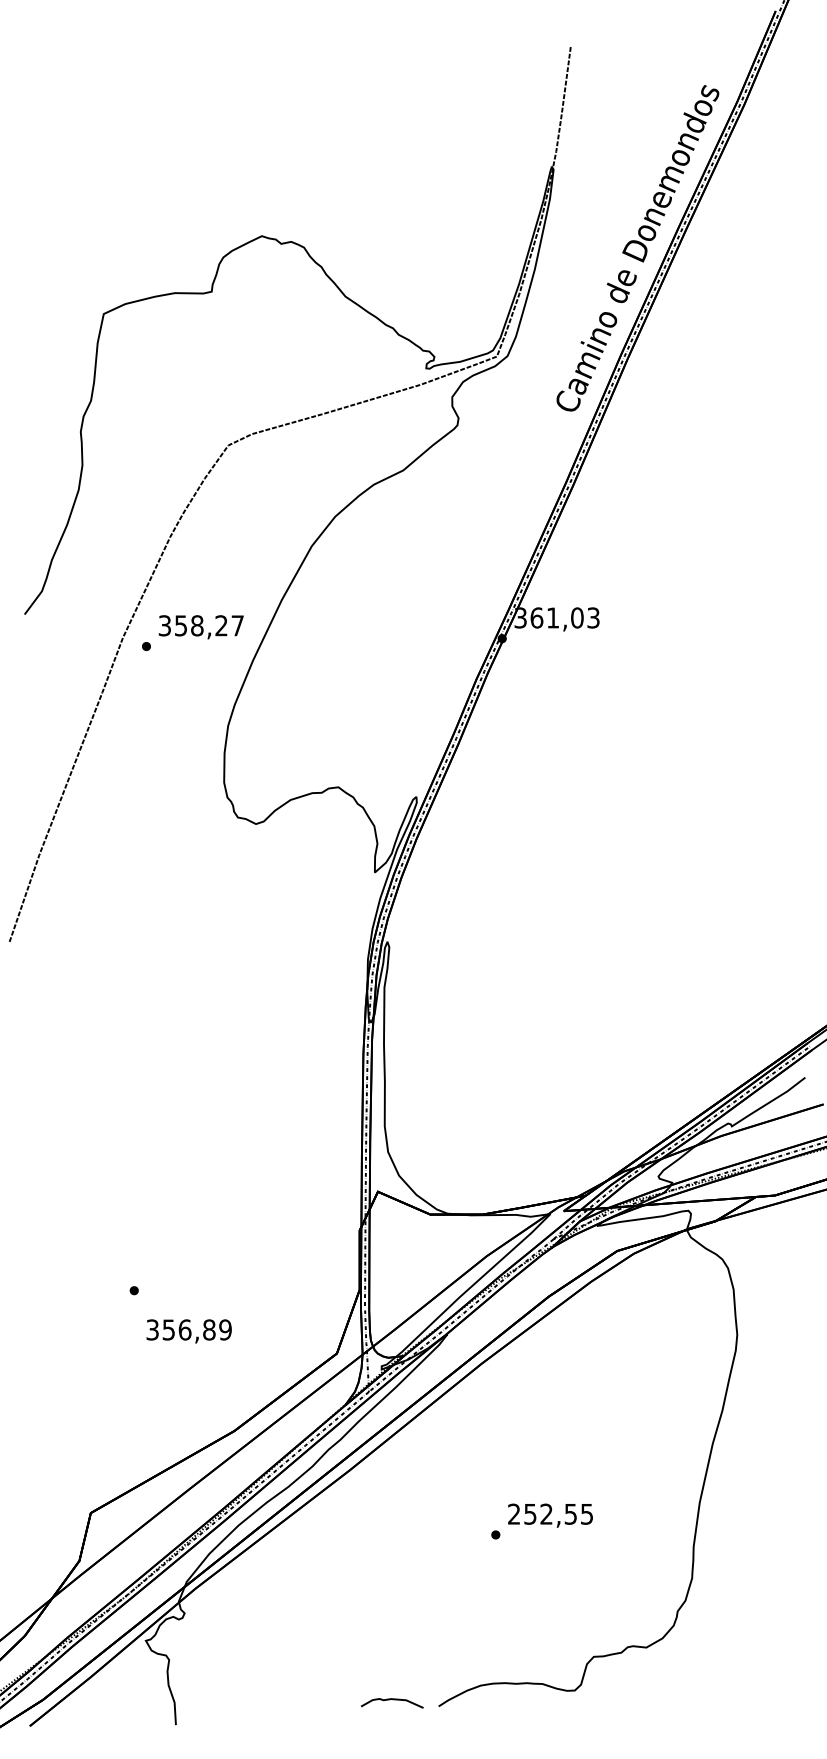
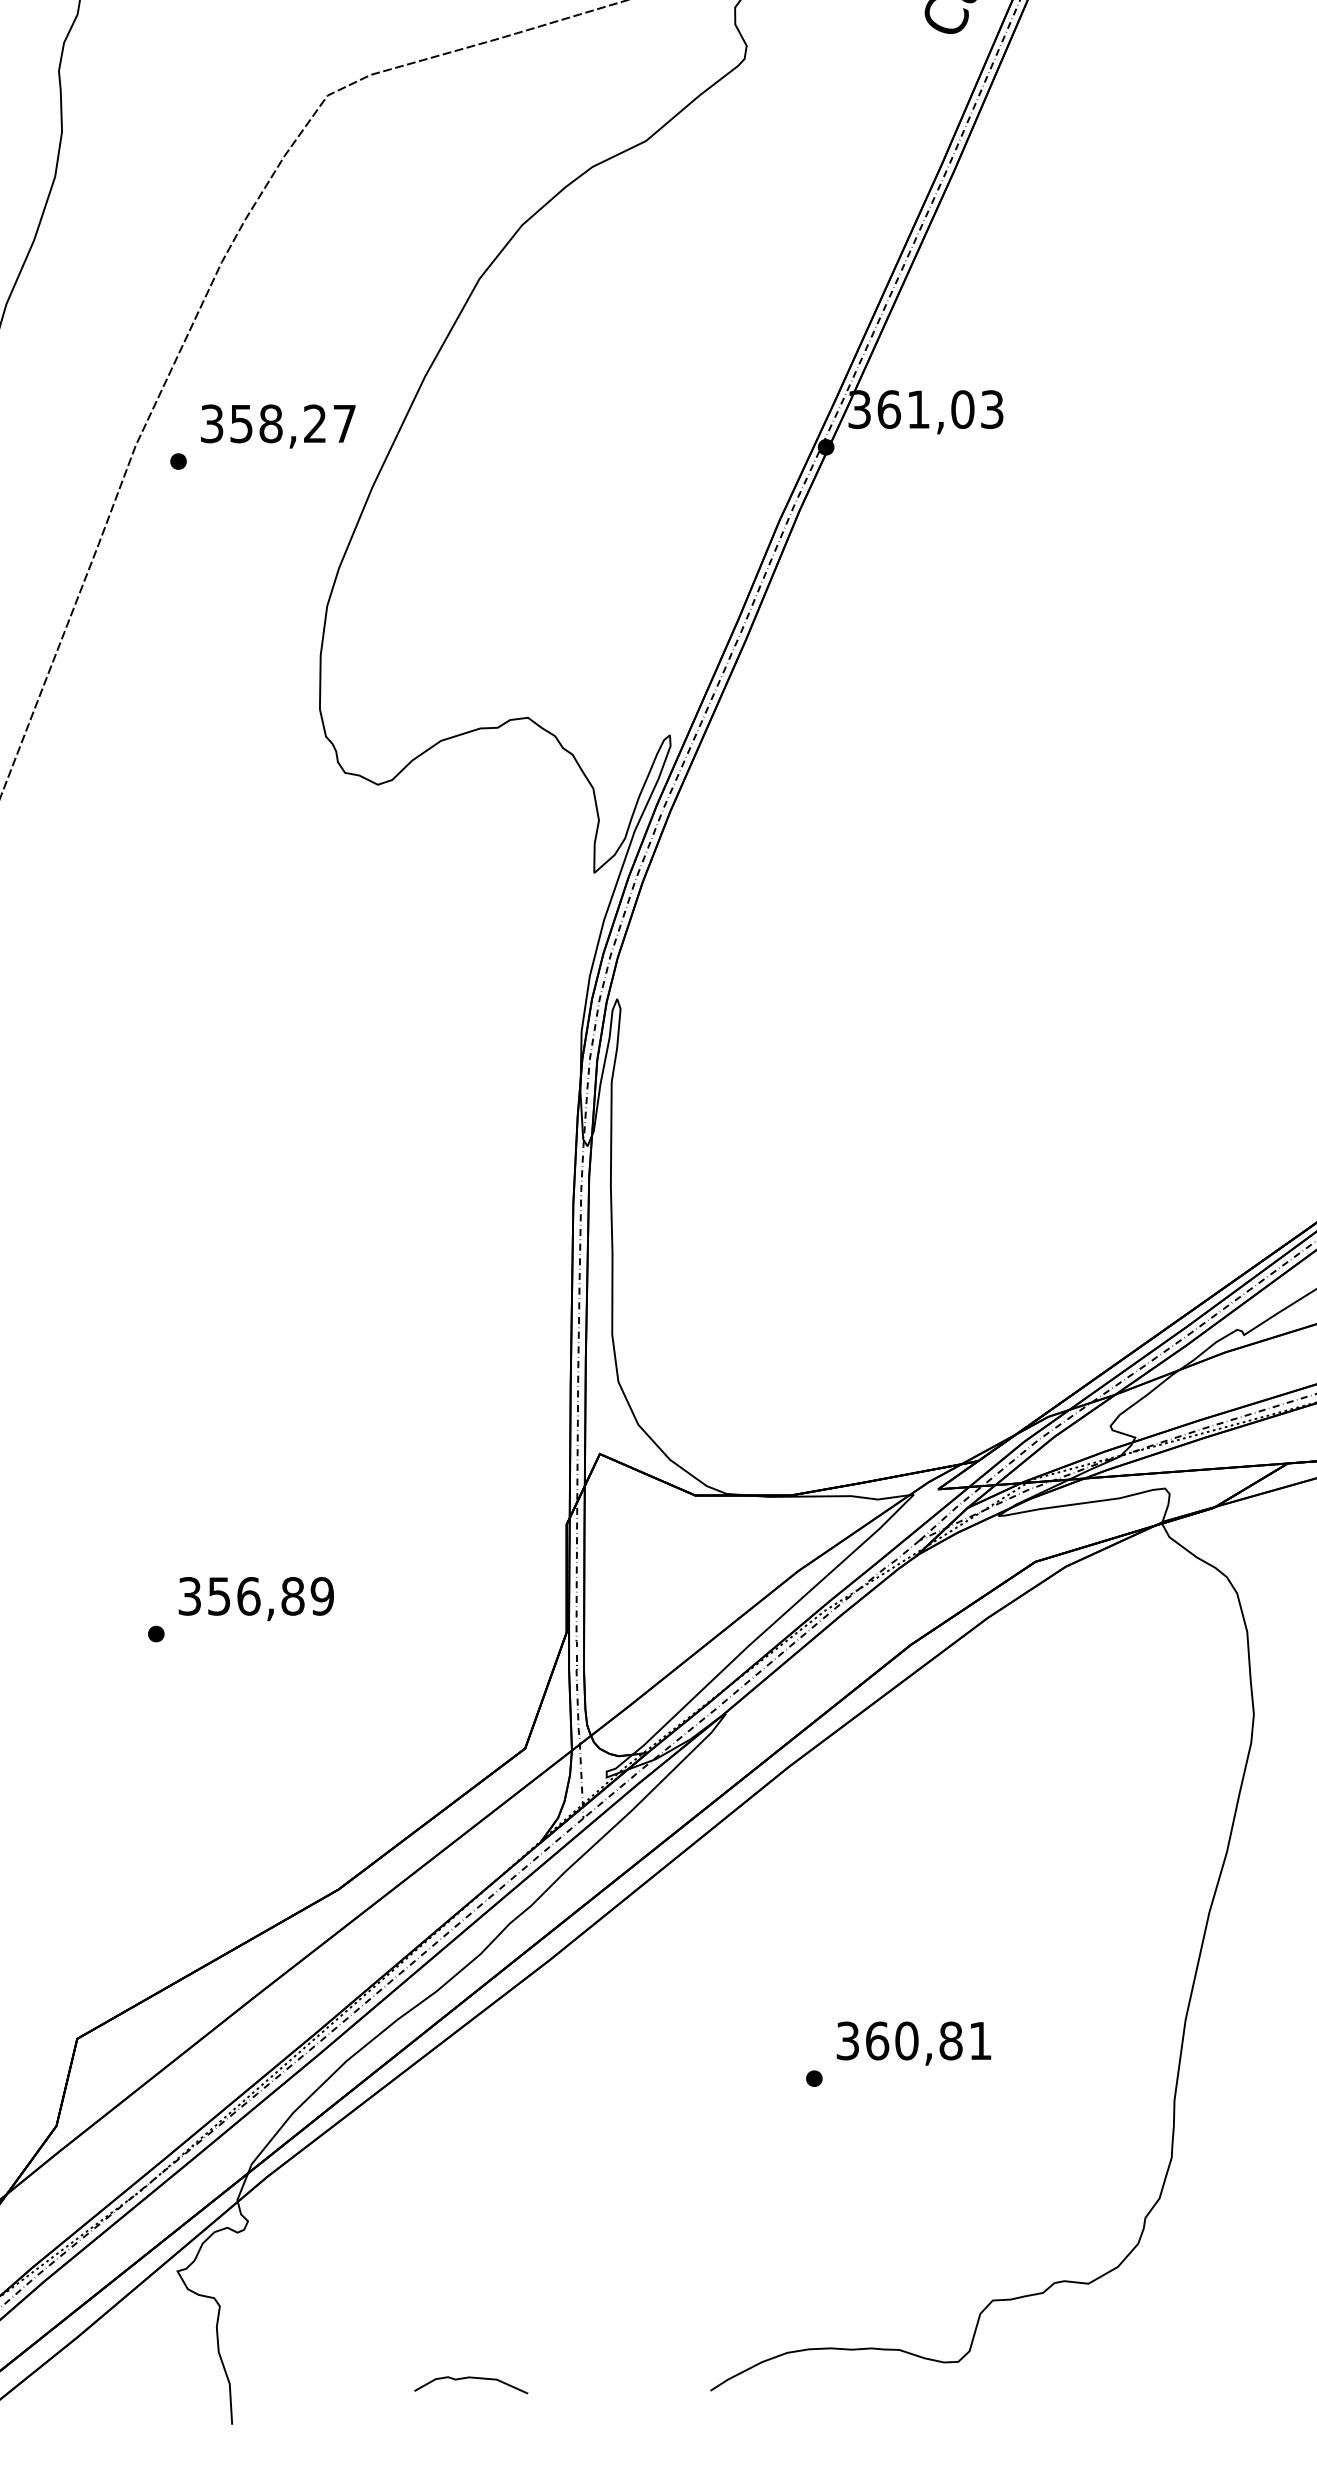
text: (188, 1331) -> (255, 1599), moved
text: (550, 1513) -> (913, 2039), 252,55 -> 360,81
curve: (392, 1700) -> (471, 2379), moved

